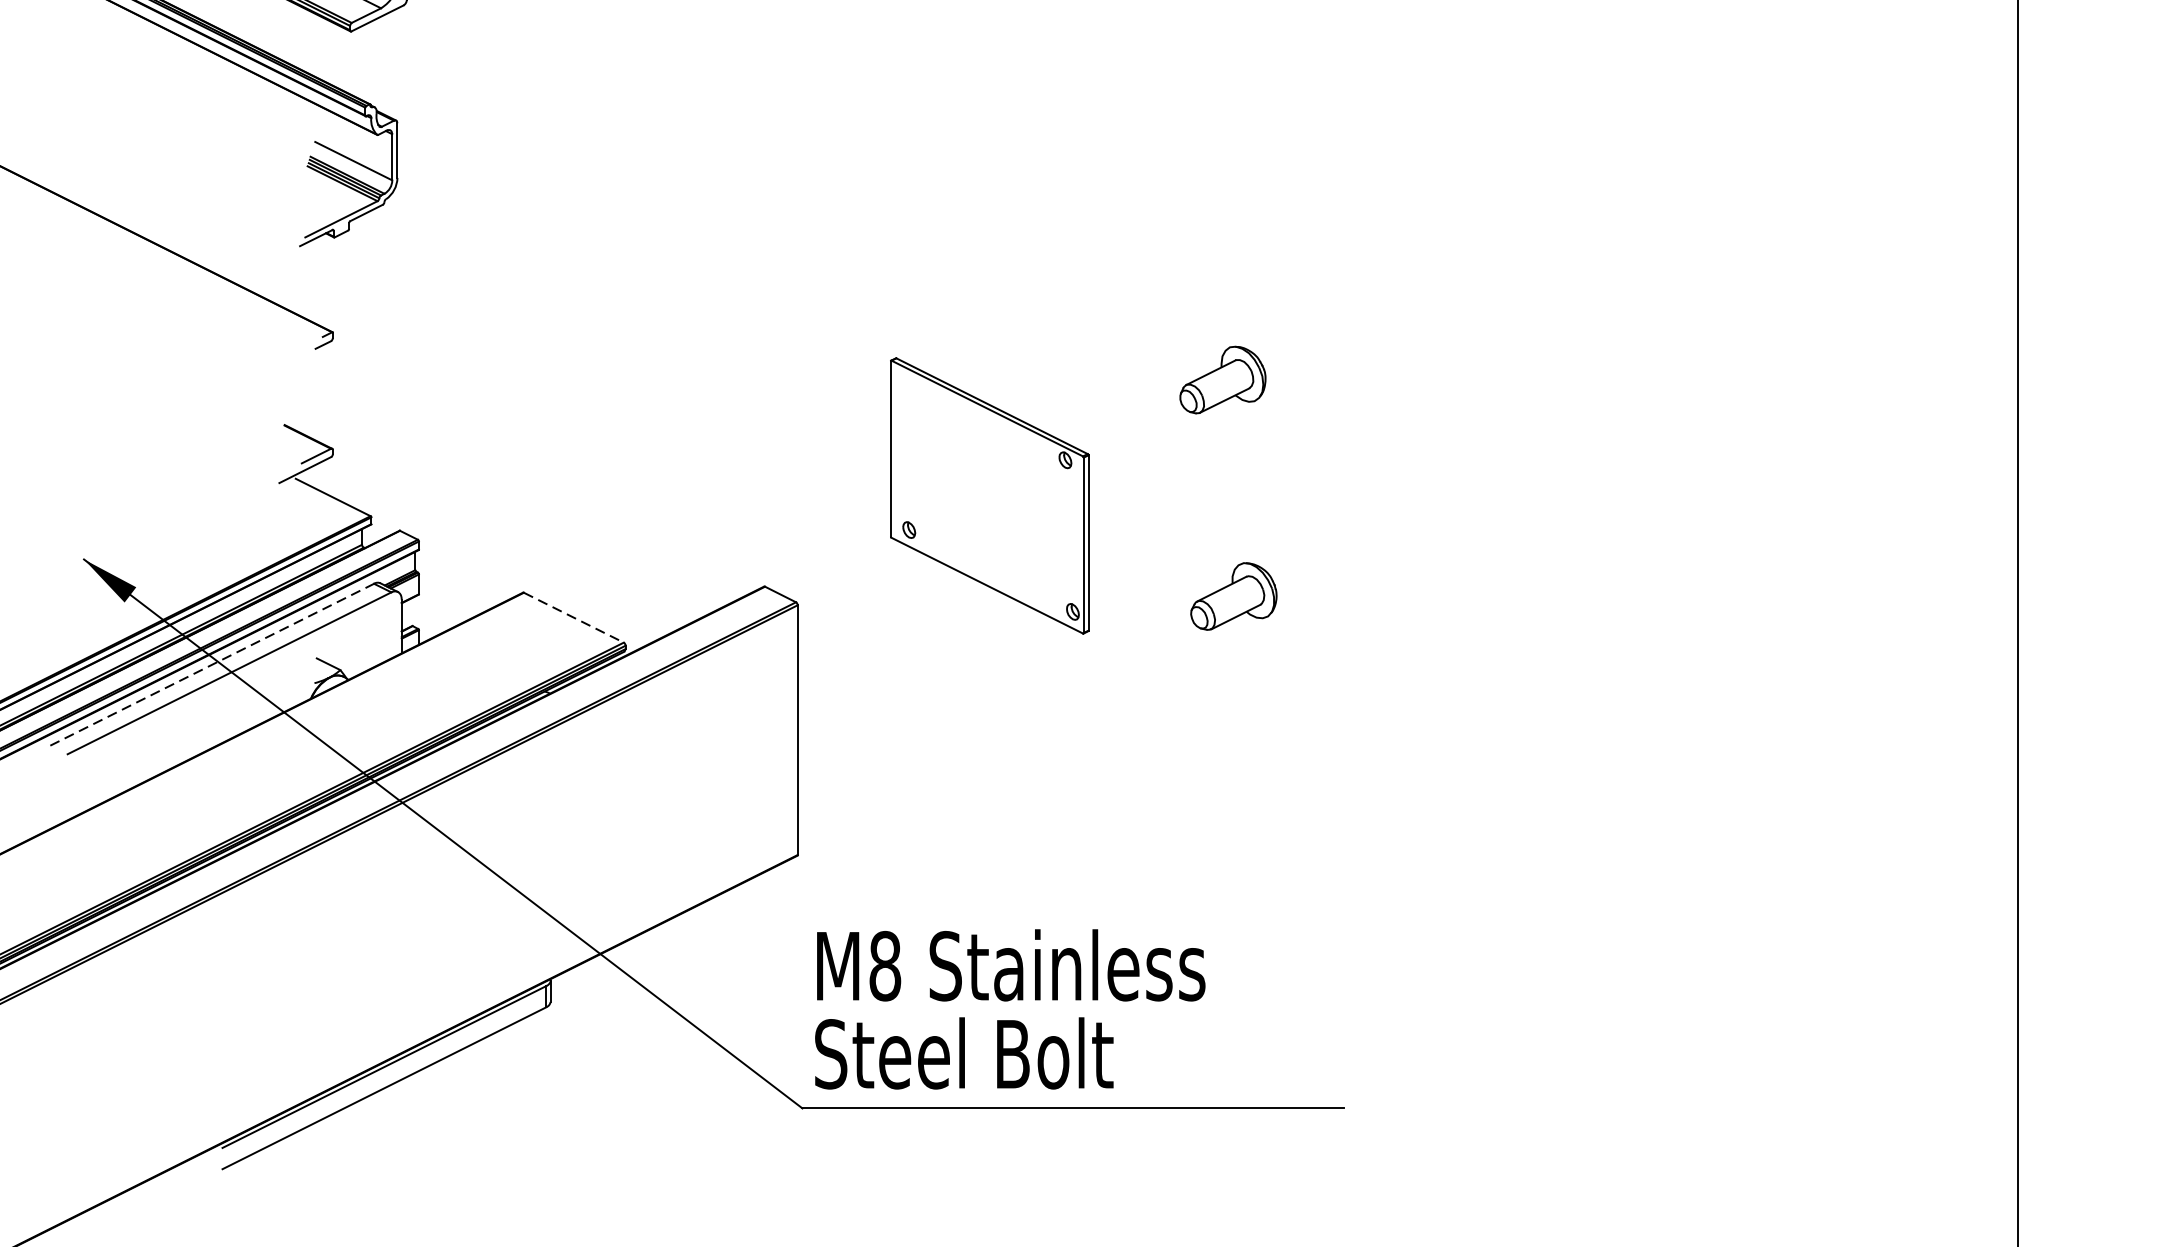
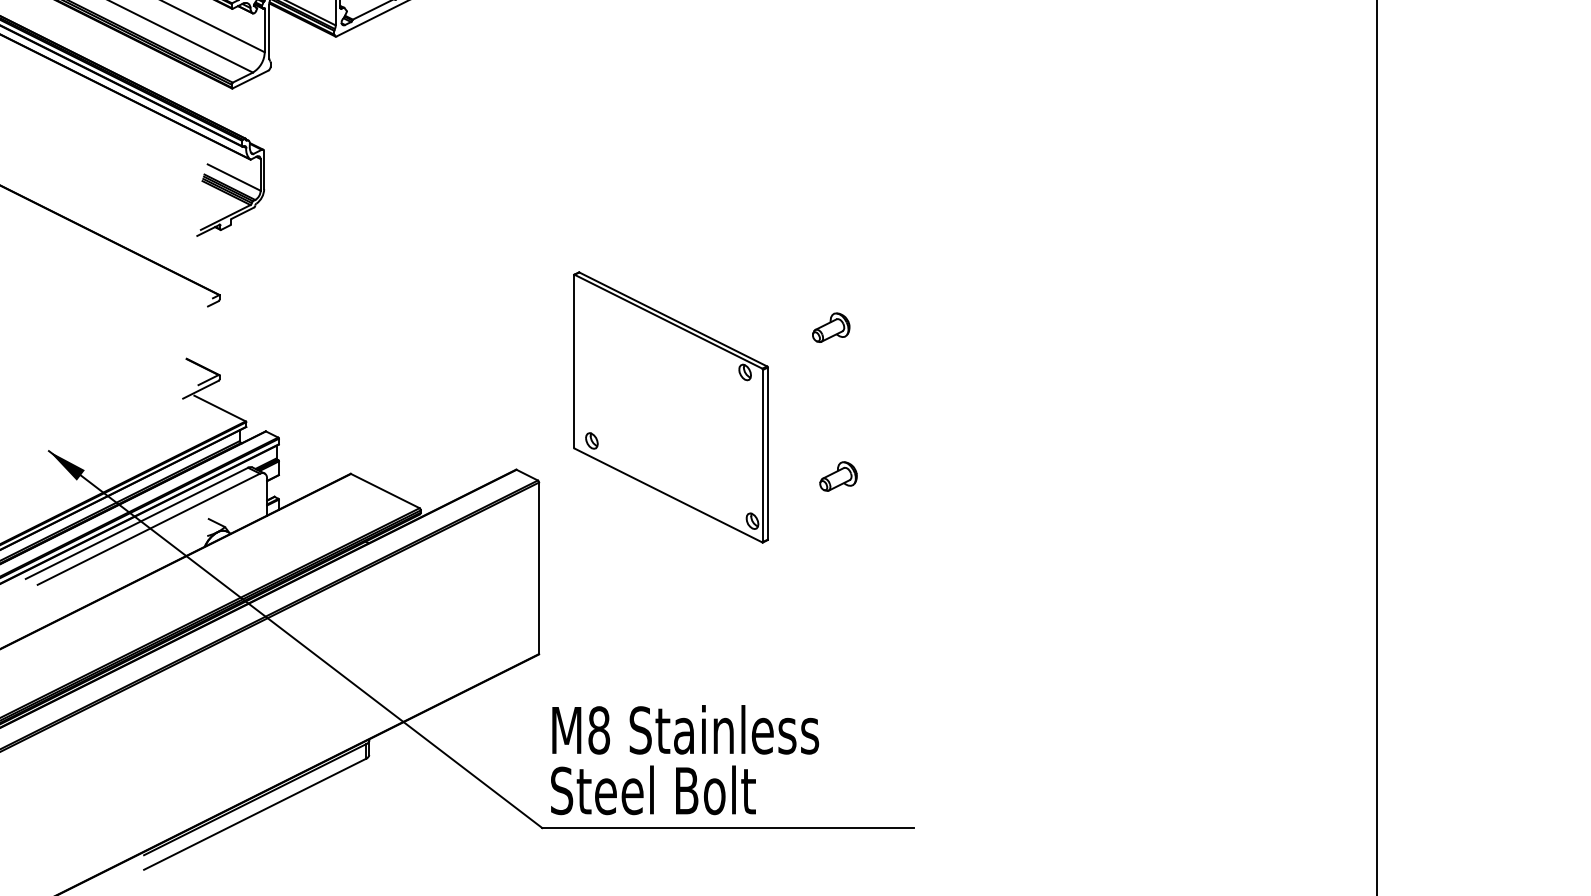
part: (1223, 379) -> (831, 327), size x0.62
part: (989, 495) -> (670, 407), size x1.43
part: (1233, 596) -> (838, 476), size x0.62
line: (574, 618) -> (385, 491), dashed -> solid
line: (212, 664) -> (137, 523), dashed -> solid

